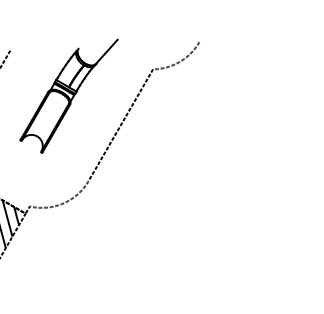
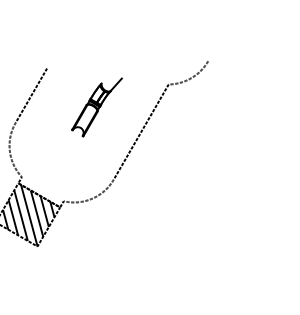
part: (68, 96) -> (96, 107), size x0.6

